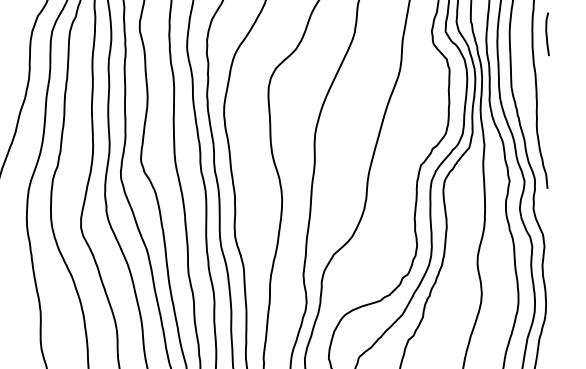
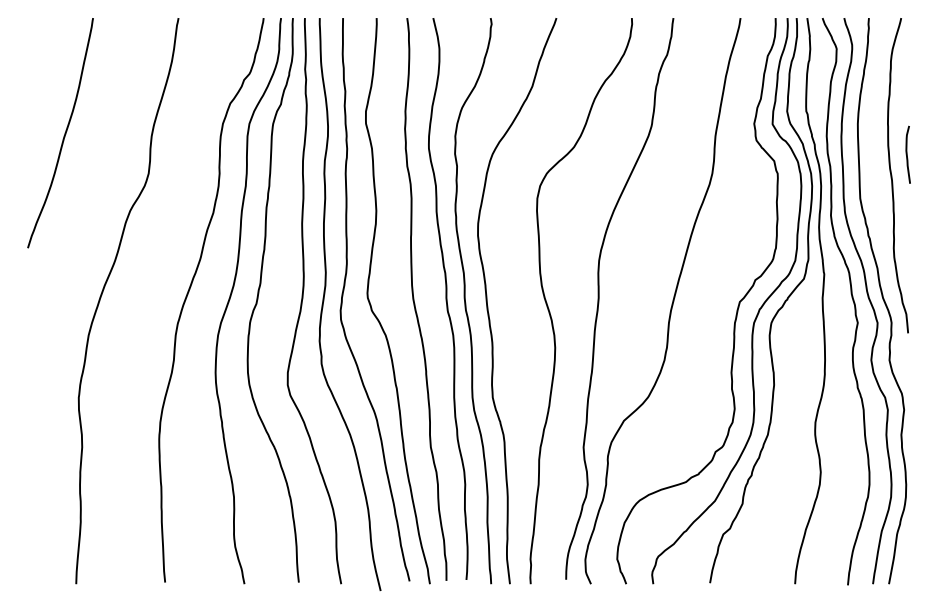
curve: (547, 34) -> (907, 154), moved

